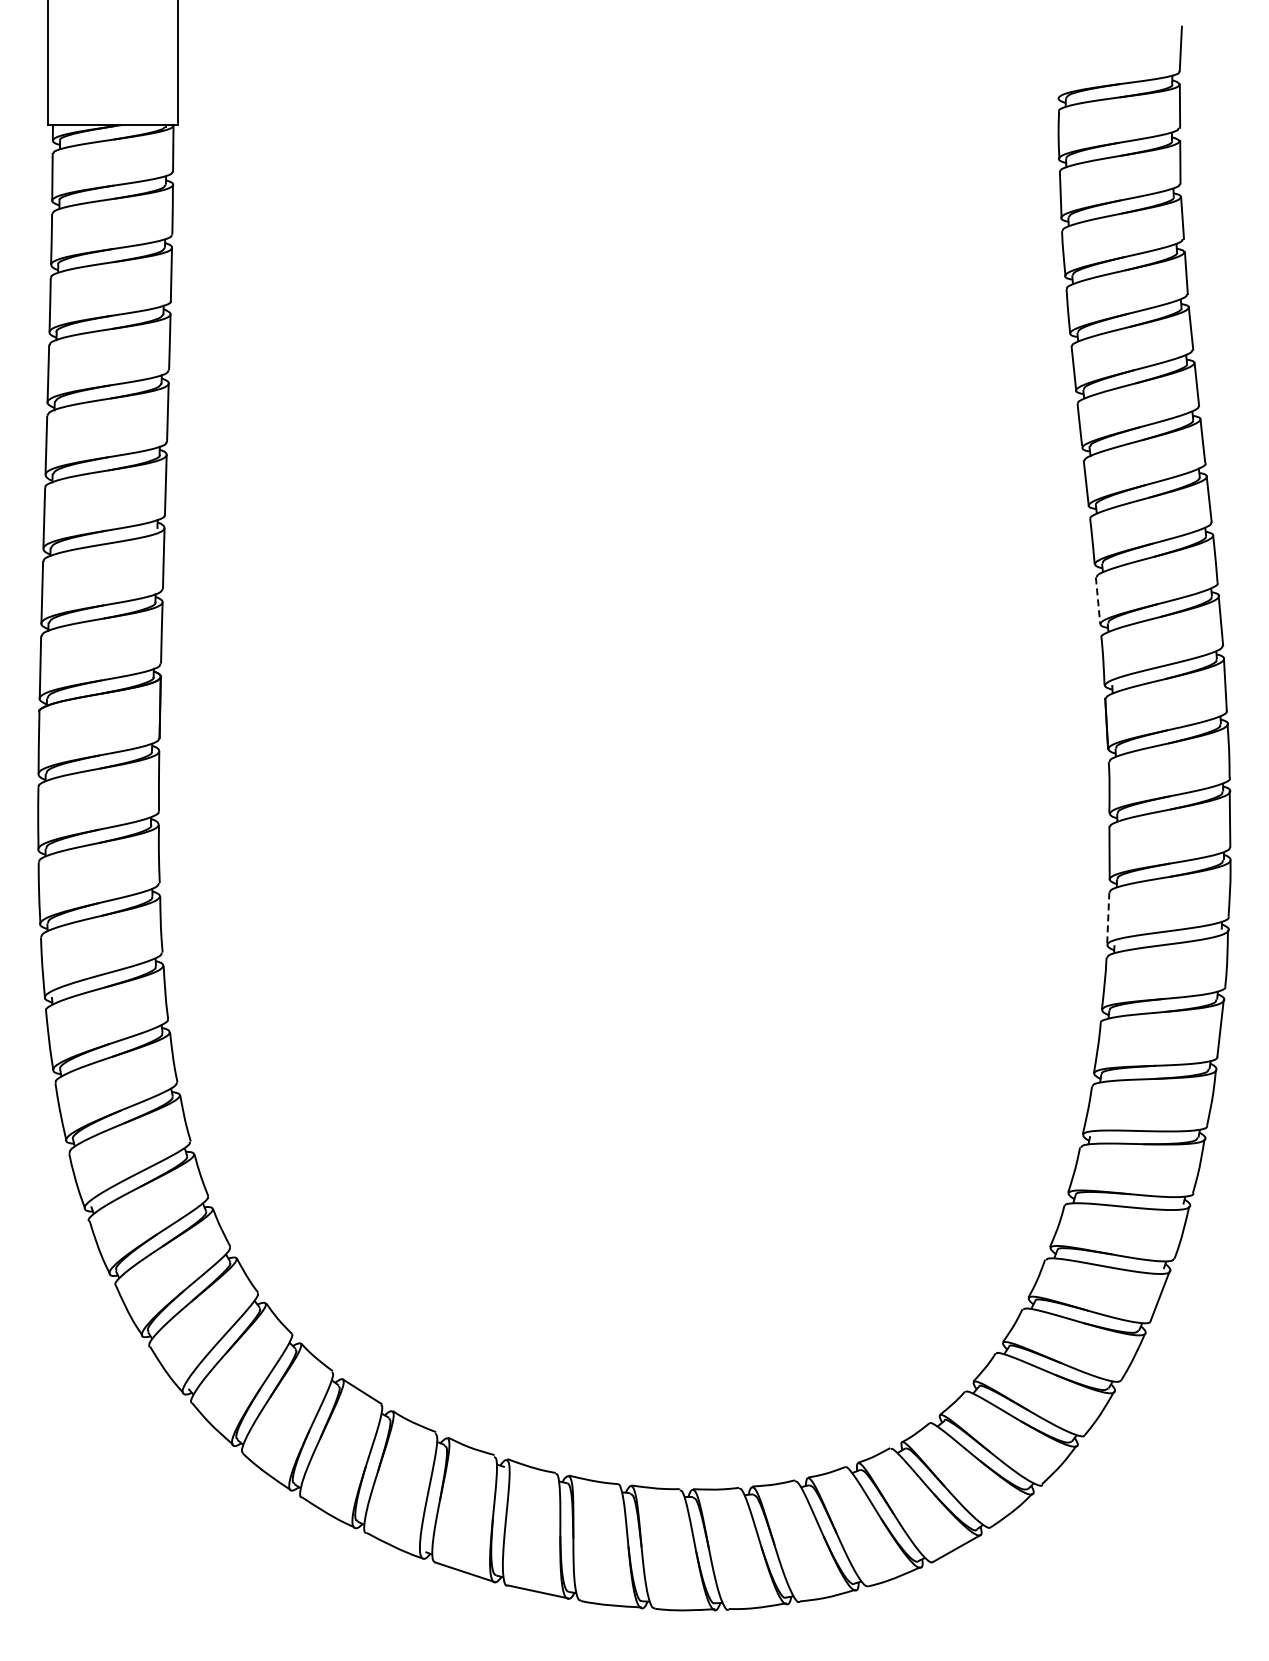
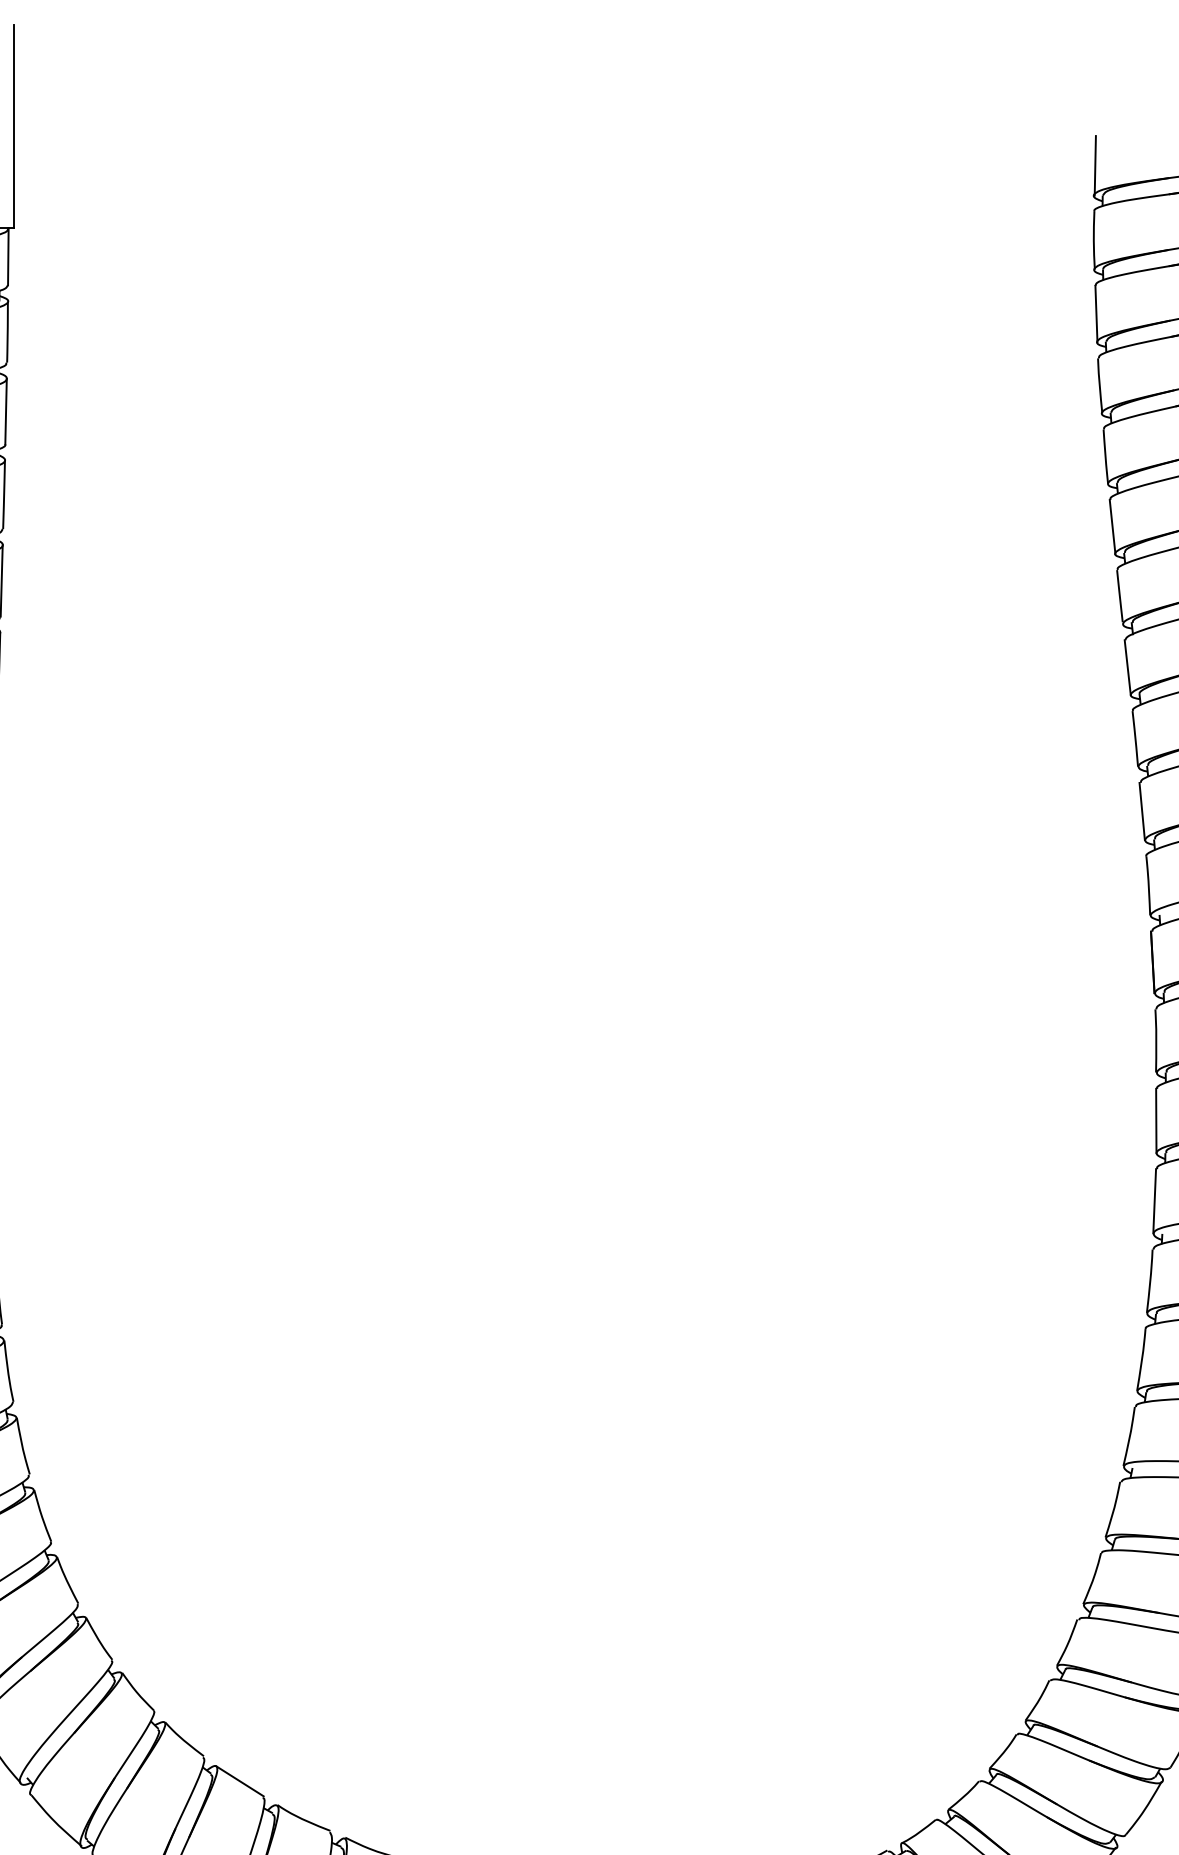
line: (1059, 73) -> (1094, 165), added
line: (1098, 601) -> (1142, 812), dashed -> solid
line: (1108, 919) -> (1155, 1202), dashed -> solid

